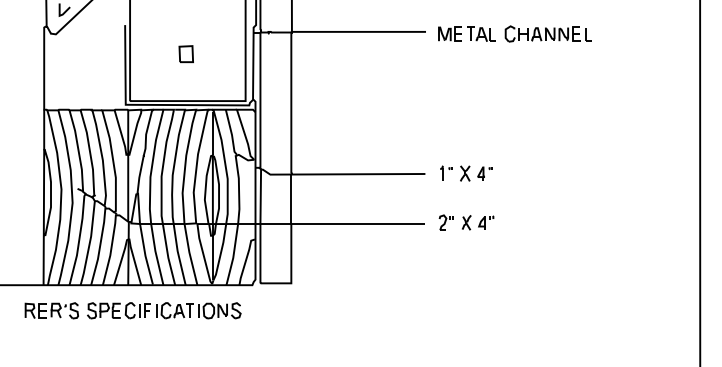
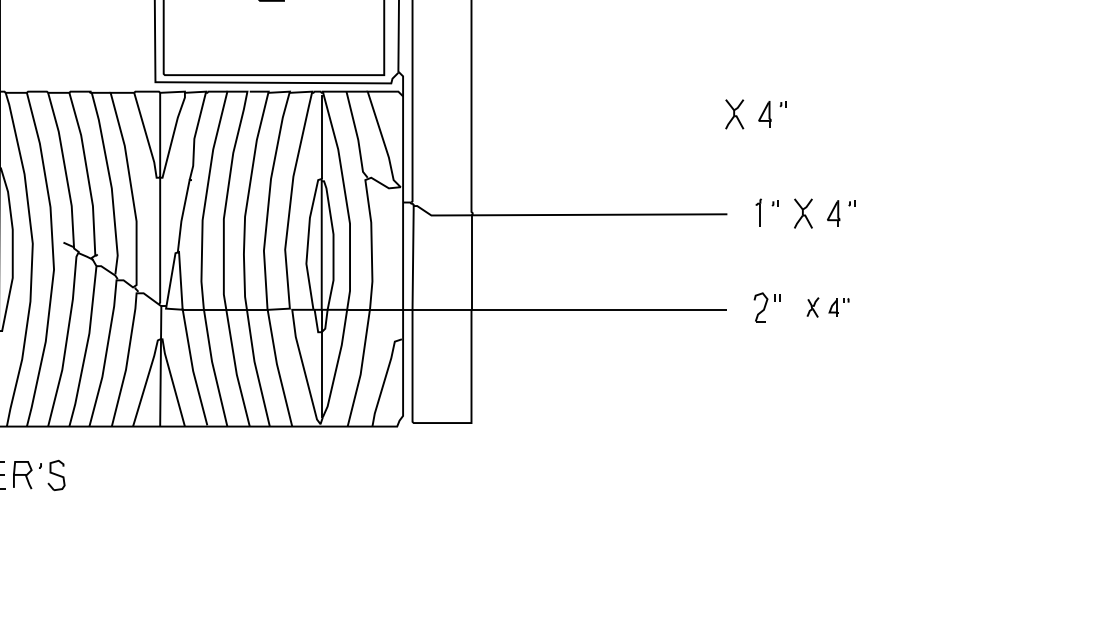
part: (440, 121) -> (756, 114), added
part: (478, 222) -> (828, 306), size x0.7
part: (164, 310) -> (229, 474), removed

